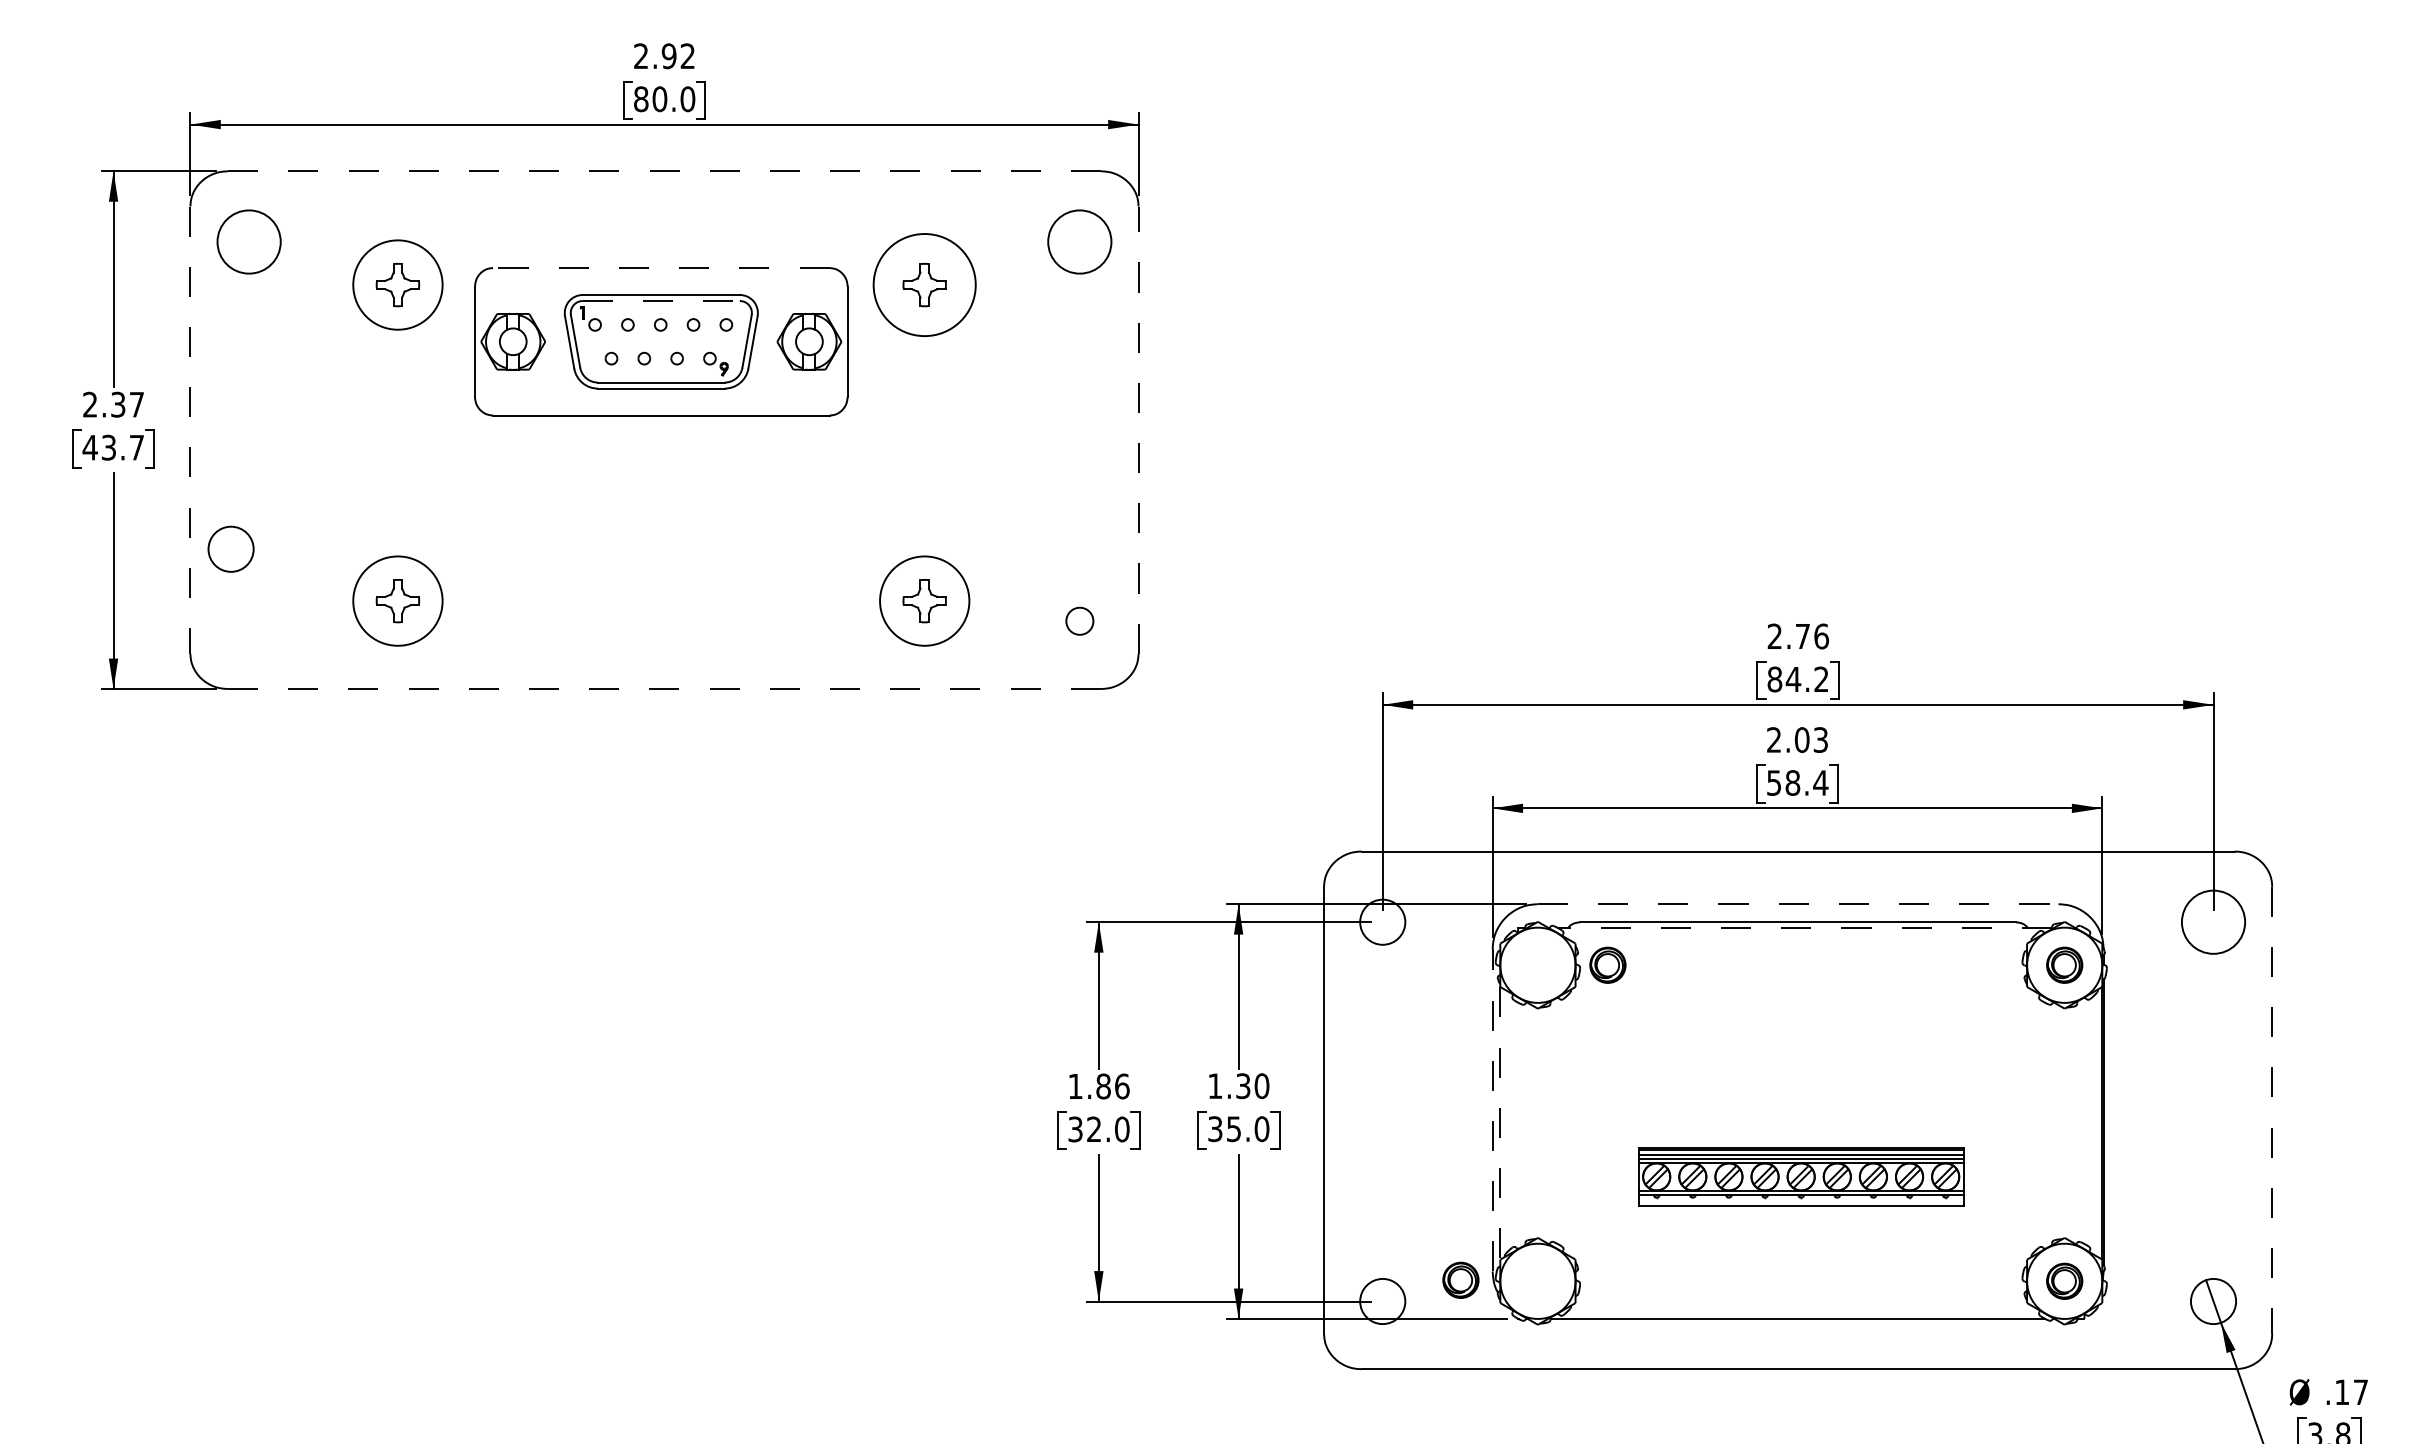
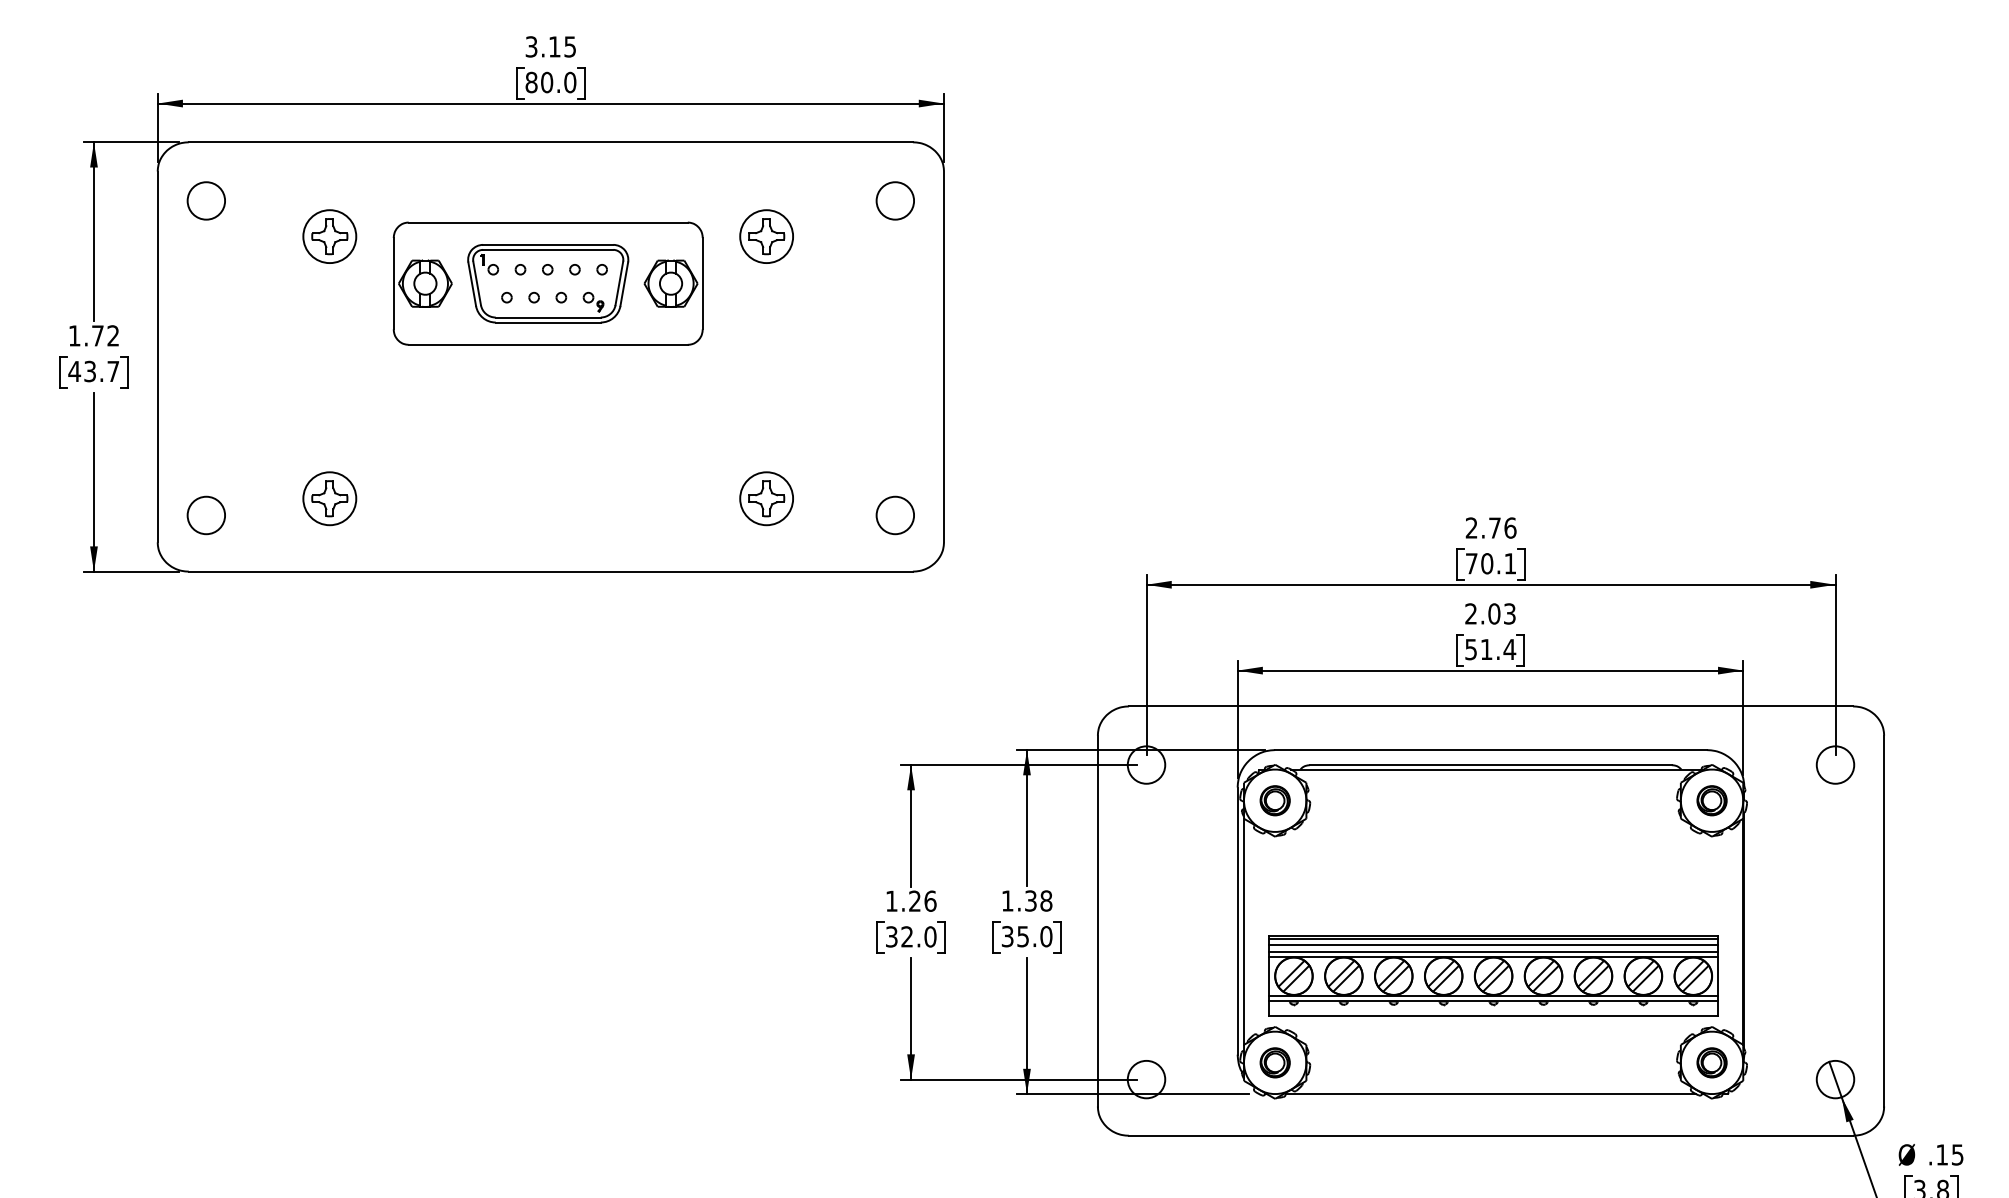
text: (664, 56) -> (550, 47), 2.92 -> 3.15
line: (664, 171) -> (550, 142), dashed -> solid
circle: (248, 241) -> (205, 200), size x0.71
circle: (1079, 241) -> (895, 200), size x0.71
line: (660, 268) -> (547, 222), dashed -> solid
circle: (397, 284) -> (329, 236), size x0.71
circle: (924, 284) -> (766, 236), size x0.62
line: (661, 301) -> (548, 250), dashed -> solid
text: (113, 404) -> (93, 335), 2.37 -> 1.72
line: (190, 430) -> (157, 357), dashed -> solid
line: (1138, 430) -> (943, 357), dashed -> solid
circle: (230, 548) -> (205, 514), moved
circle: (397, 601) -> (329, 499), size x0.71
circle: (924, 601) -> (766, 499), size x0.71
circle: (1079, 620) -> (895, 514), size x1.67
text: (1797, 679) -> (1490, 563), 84.2 -> 70.1
line: (664, 689) -> (550, 572), dashed -> solid
text: (1792, 782) -> (1486, 649), 58.4 -> 51.4
line: (1798, 904) -> (1491, 750), dashed -> solid
circle: (2213, 921) -> (1835, 764), size x0.71
line: (1804, 927) -> (1496, 769), dashed -> solid
part: (1607, 964) -> (1274, 800), moved
text: (1261, 1085) -> (1045, 900), 1.30 -> 1.38
text: (1103, 1086) -> (914, 901), 1.86 -> 1.26
line: (1492, 1109) -> (1237, 920), dashed -> solid
line: (2272, 1110) -> (1884, 921), dashed -> solid
line: (1500, 1123) -> (1244, 931), dashed -> solid
part: (1800, 1176) -> (1492, 975), size x1.67
part: (1460, 1279) -> (1274, 1062), moved
text: (2360, 1392) -> (1957, 1155), .17 -> .15

